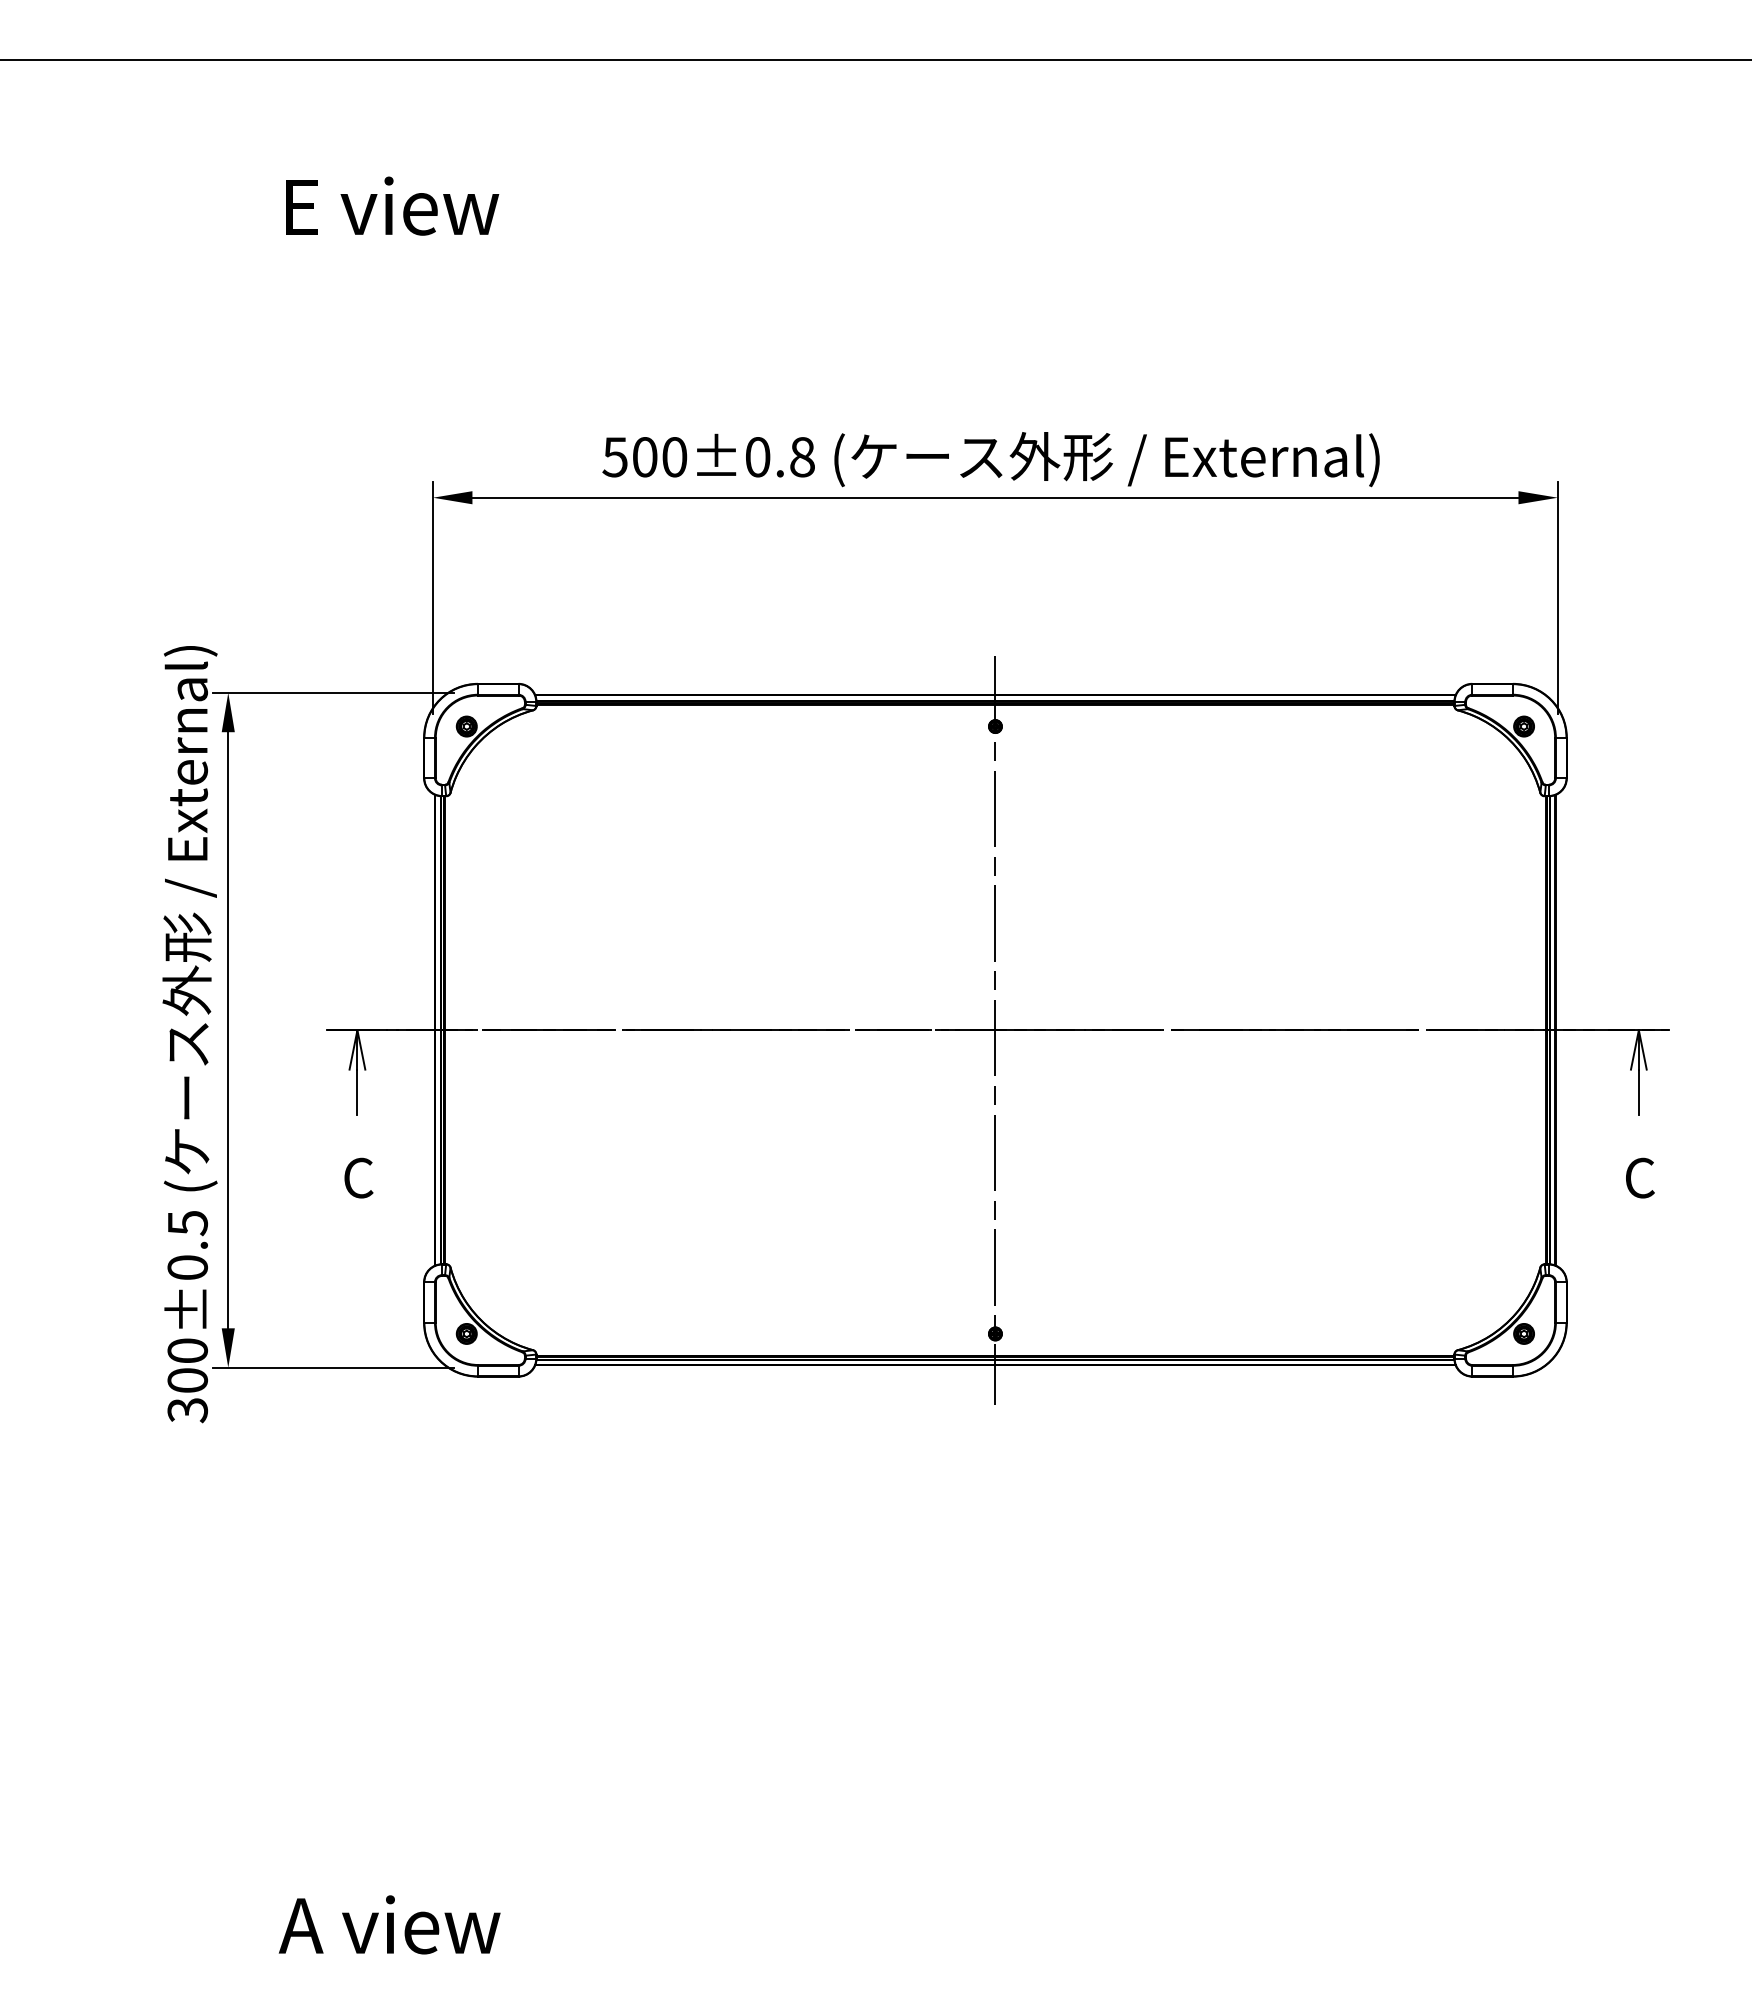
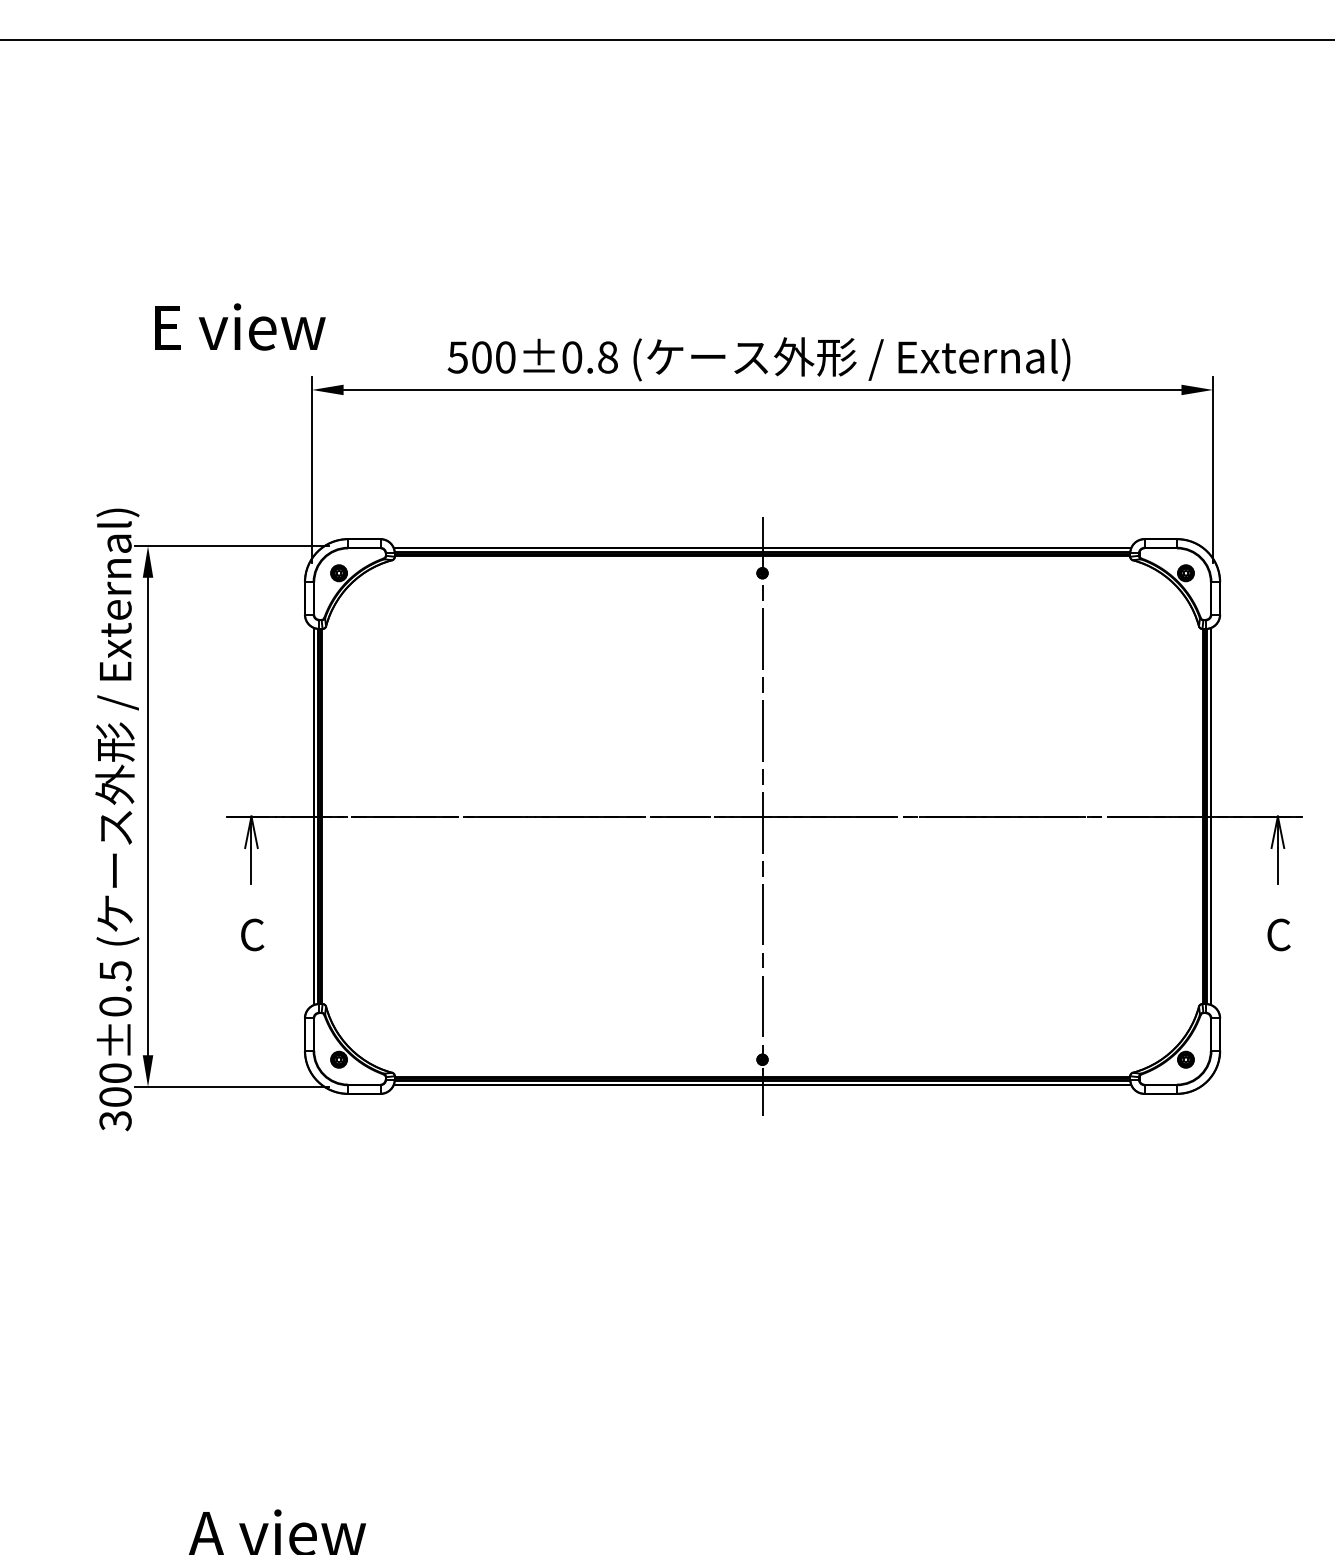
text: (392, 205) -> (240, 326), moved

